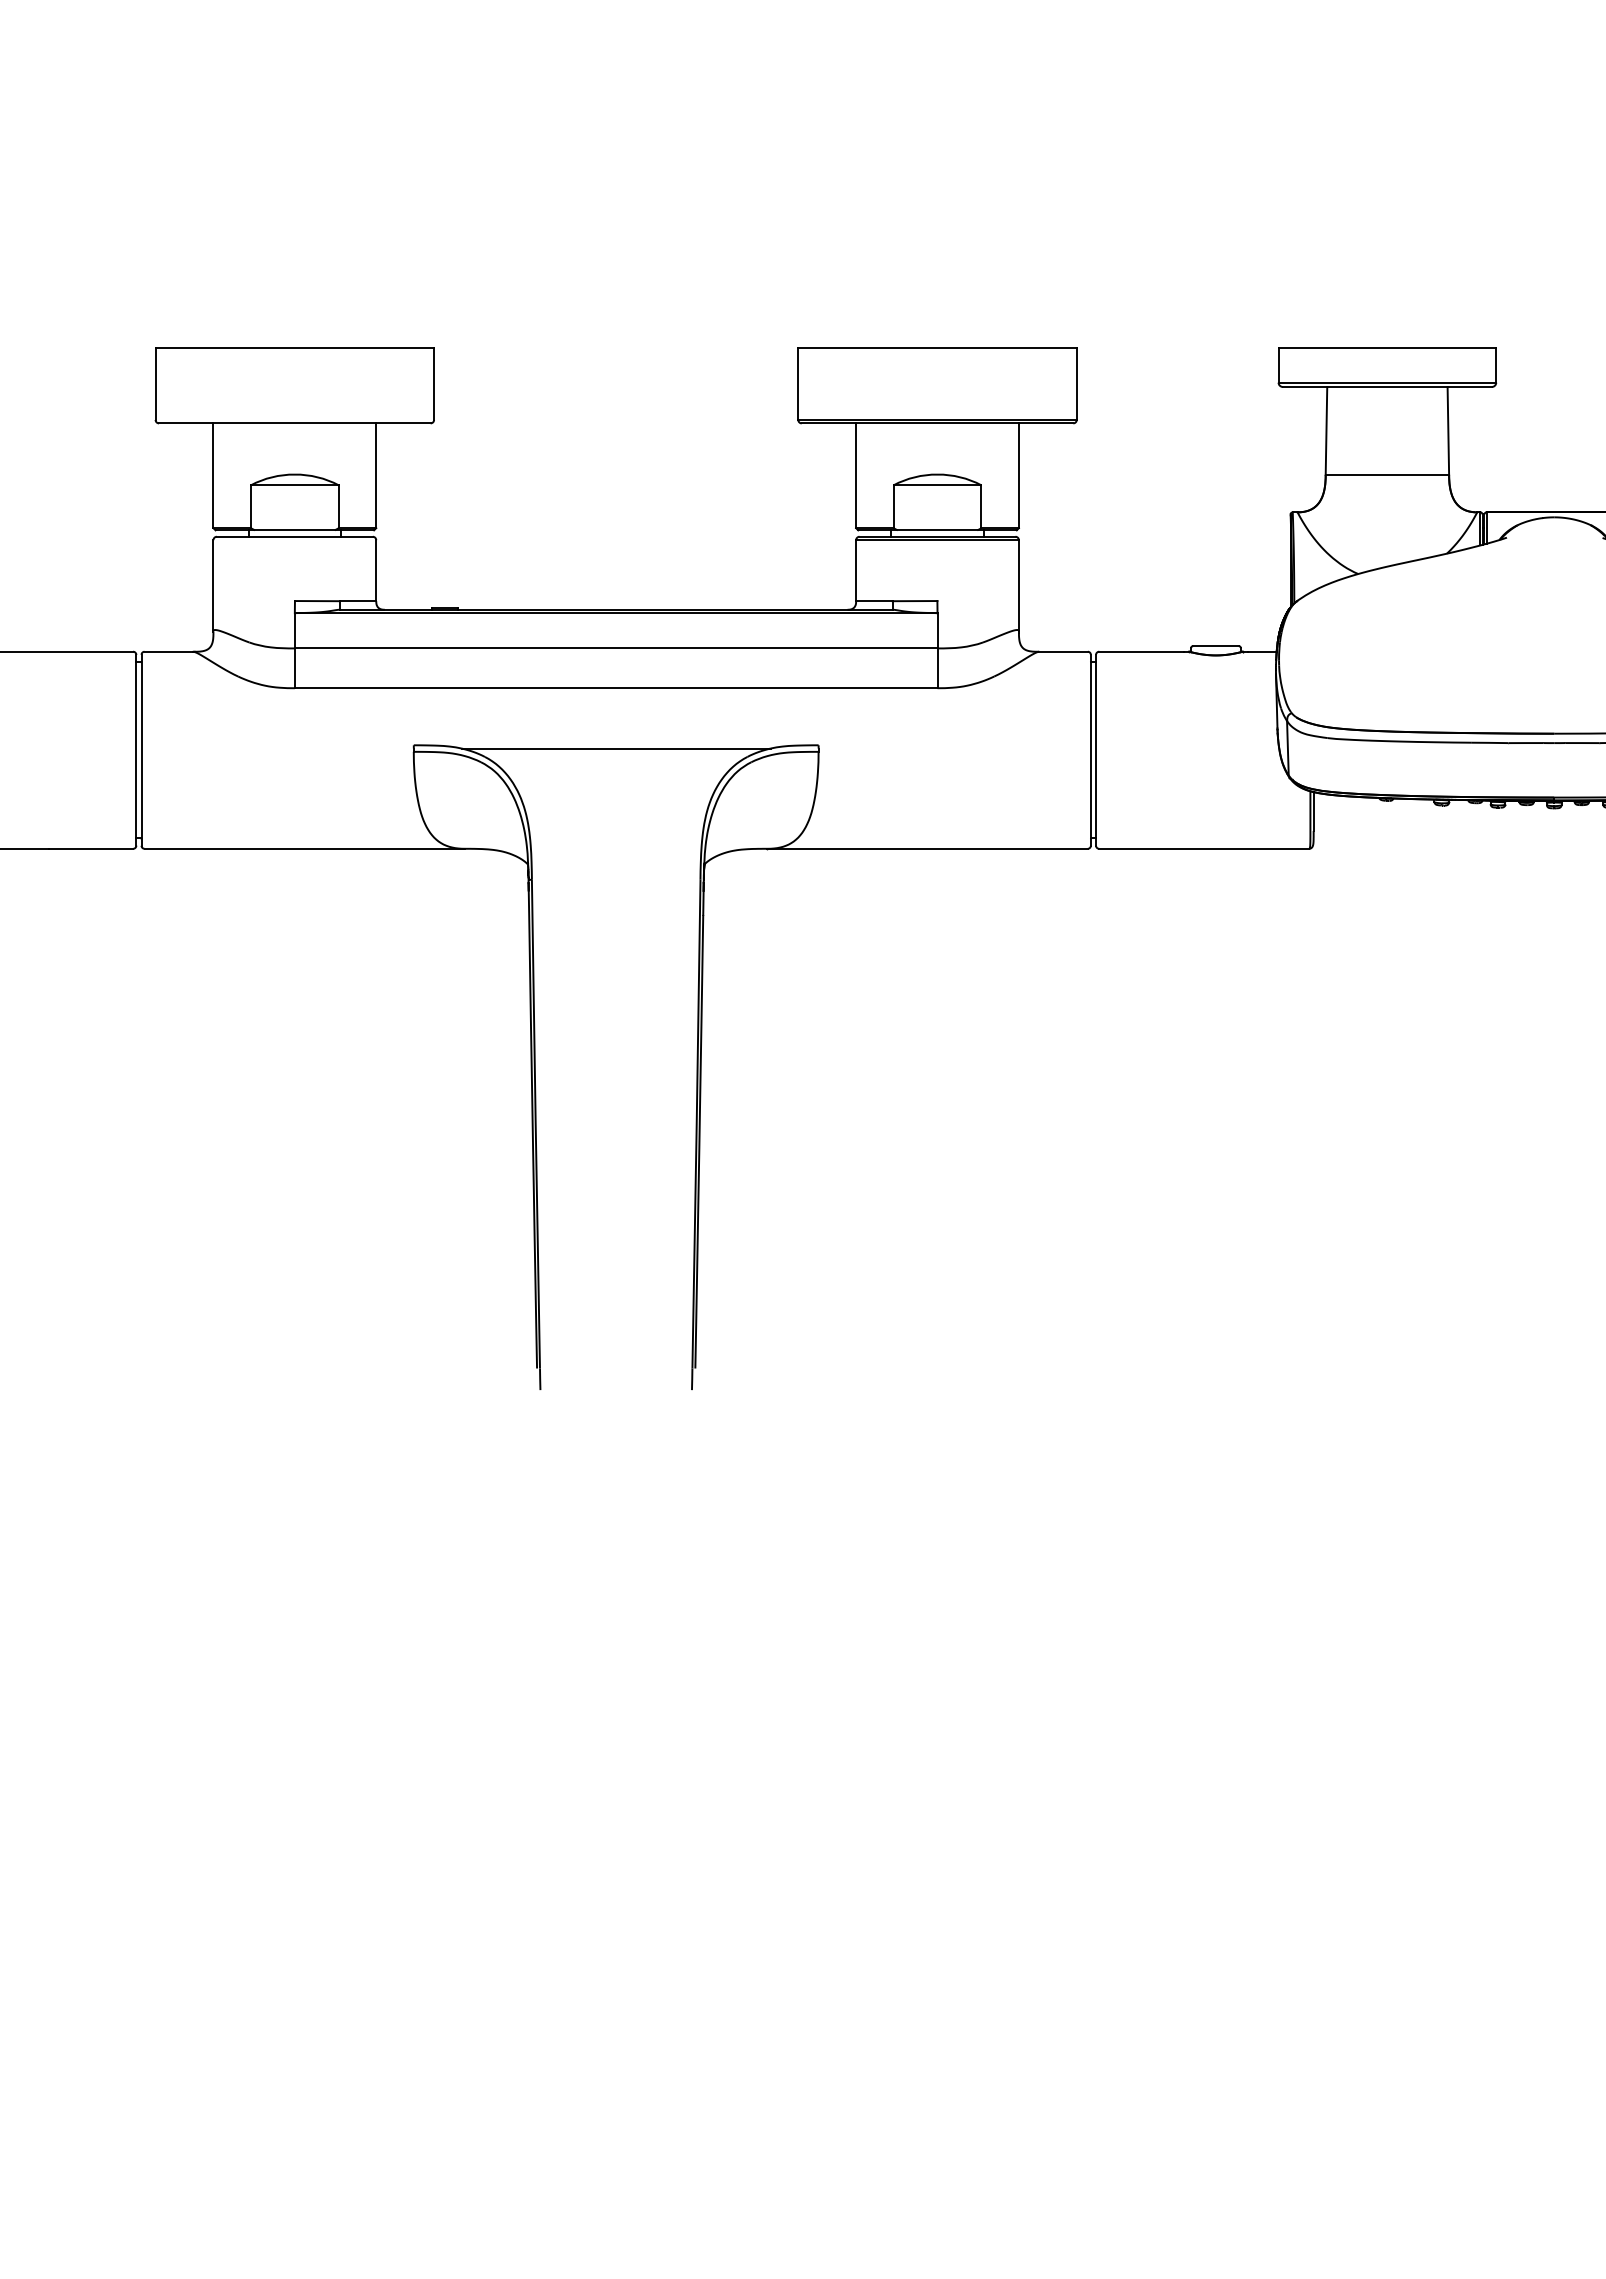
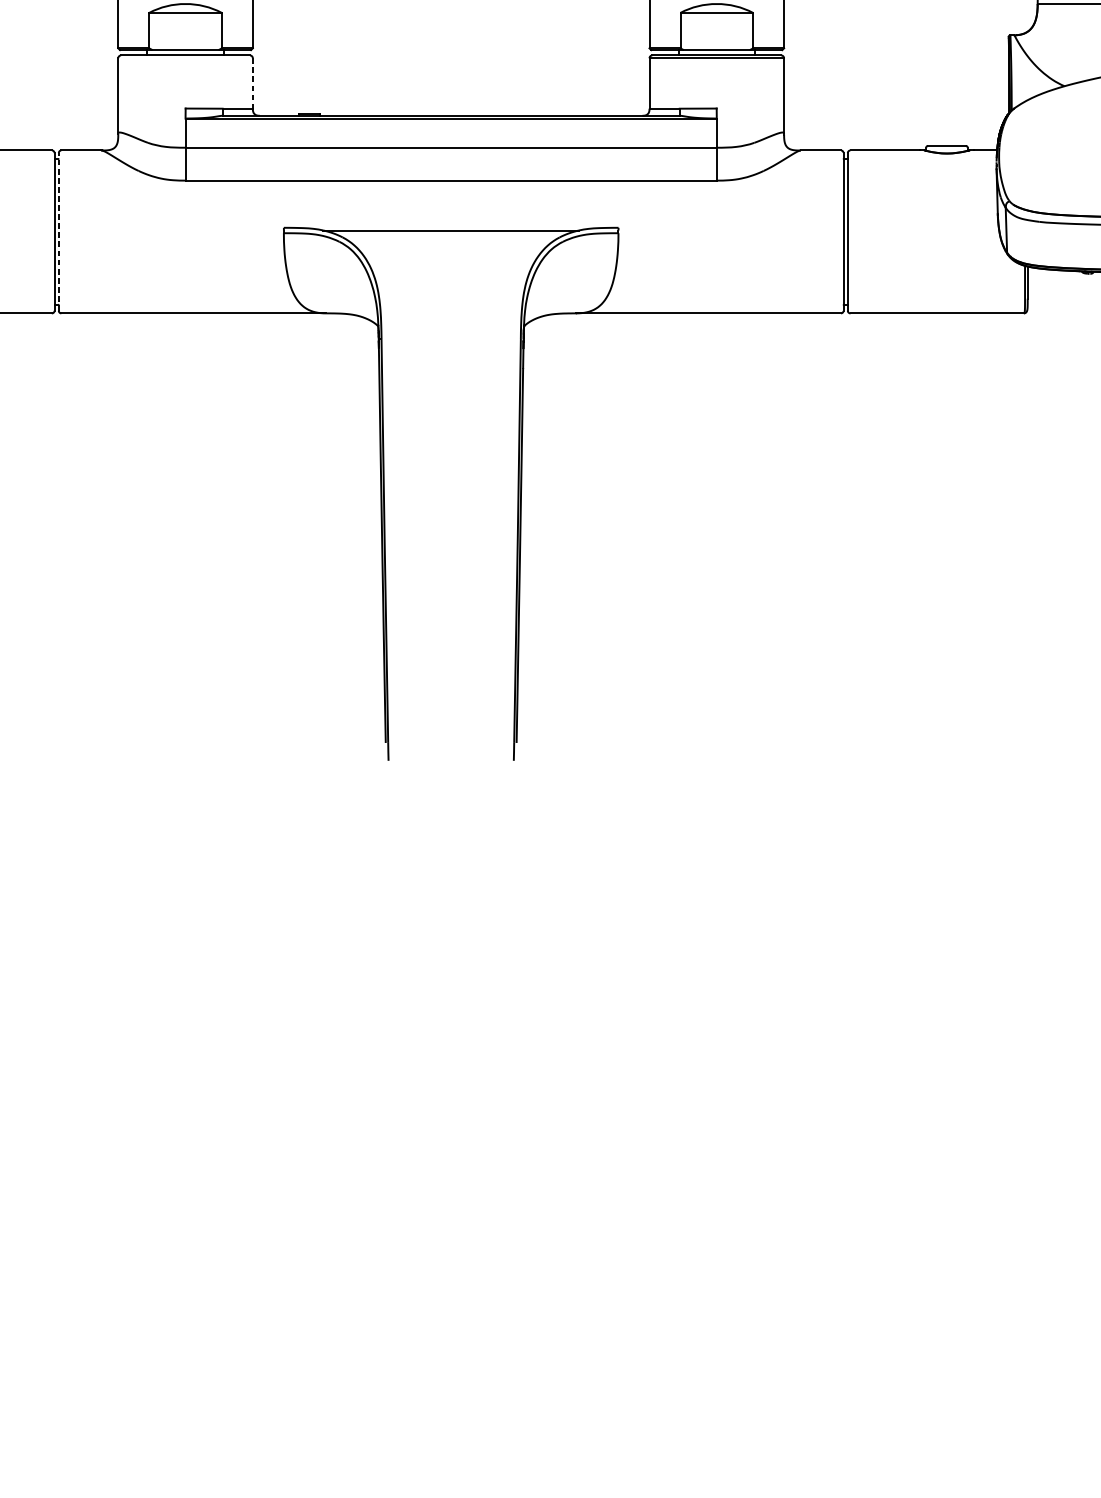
line: (376, 570) -> (253, 83), solid -> dashed
line: (141, 750) -> (58, 232), solid -> dashed

